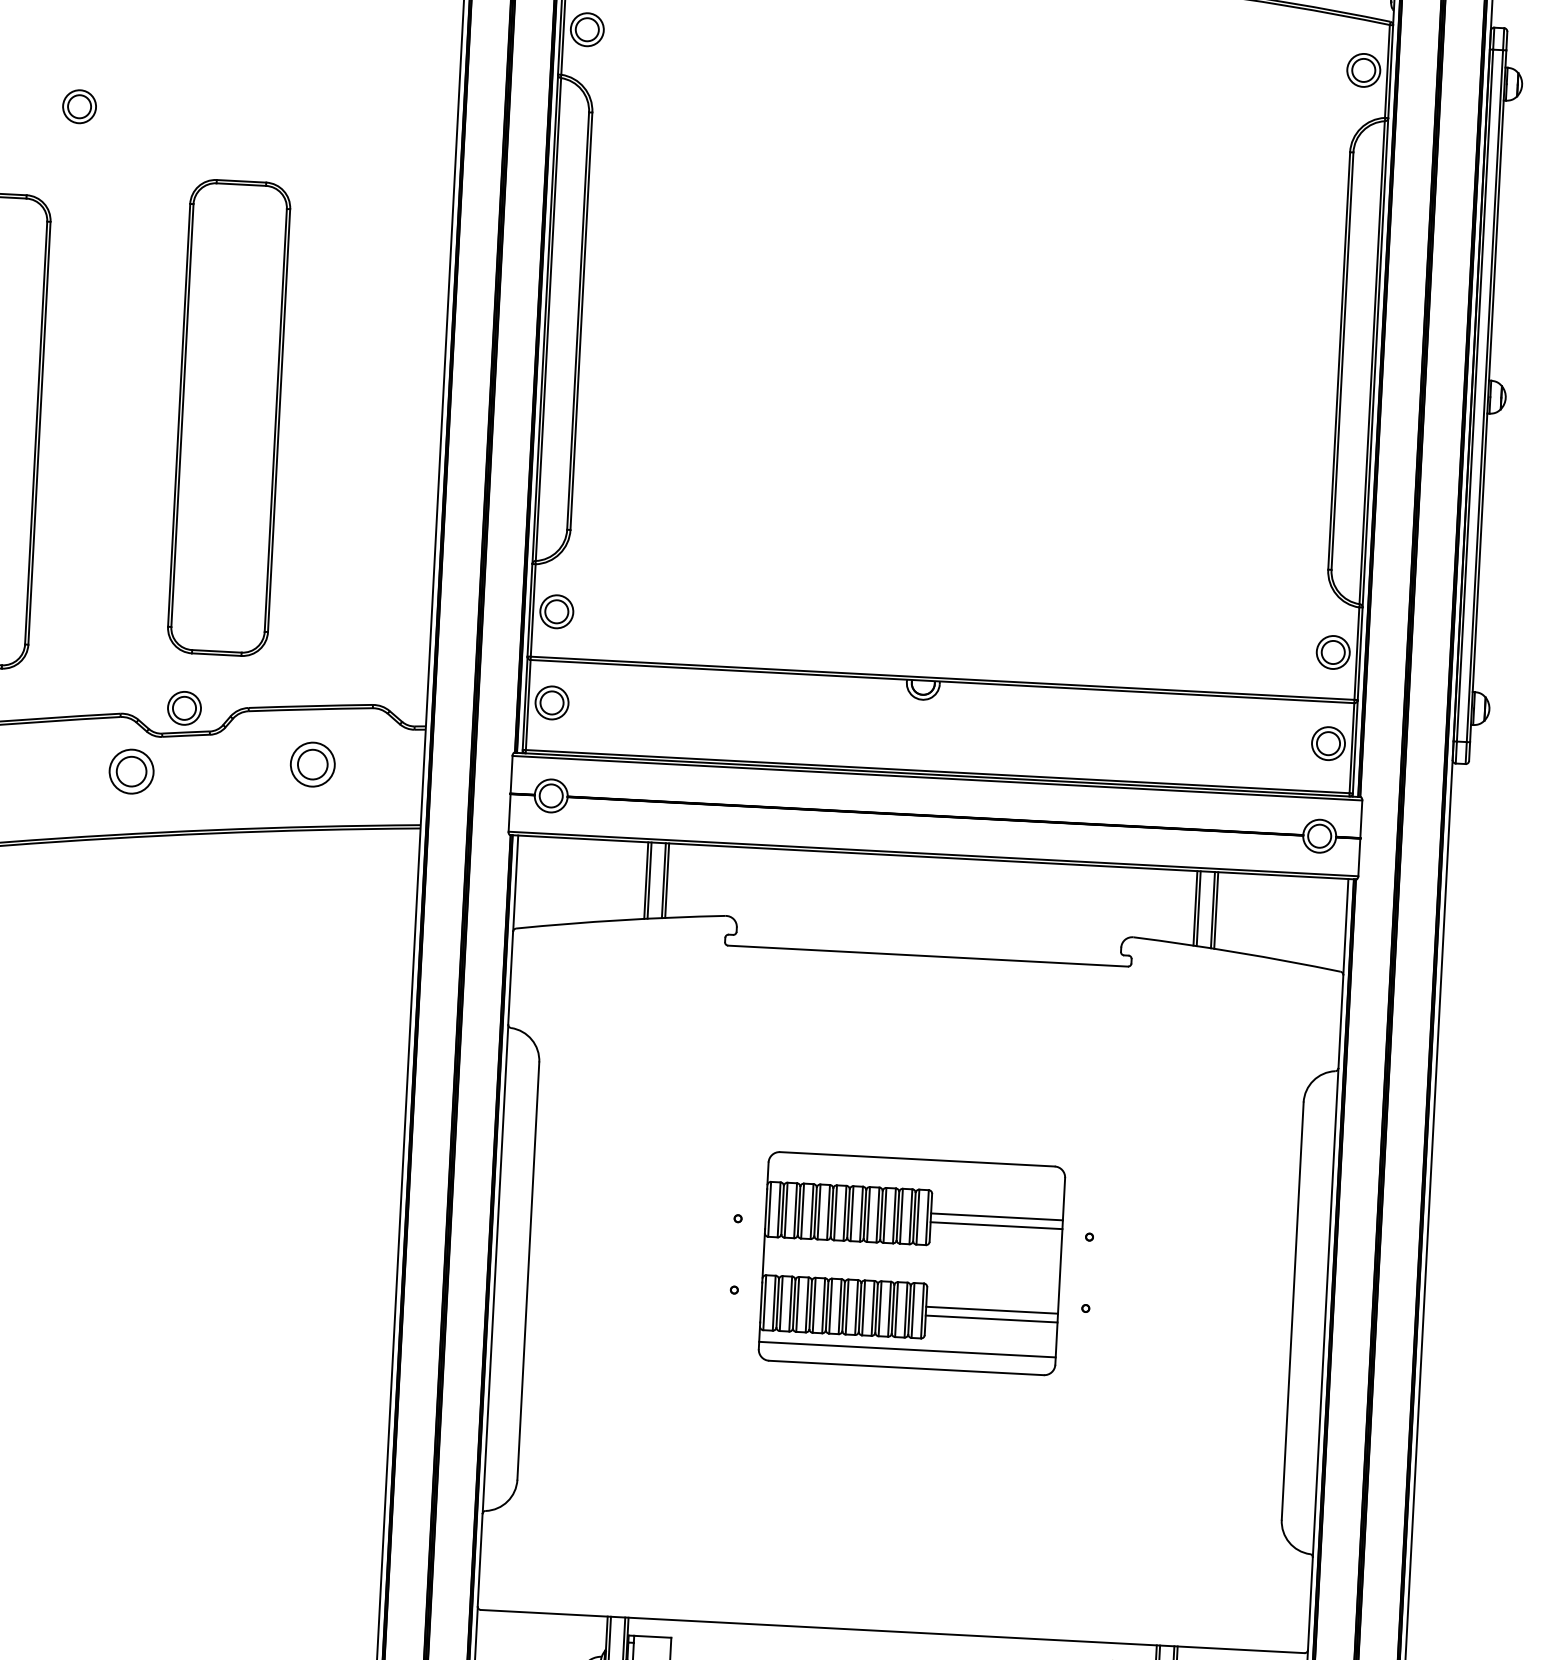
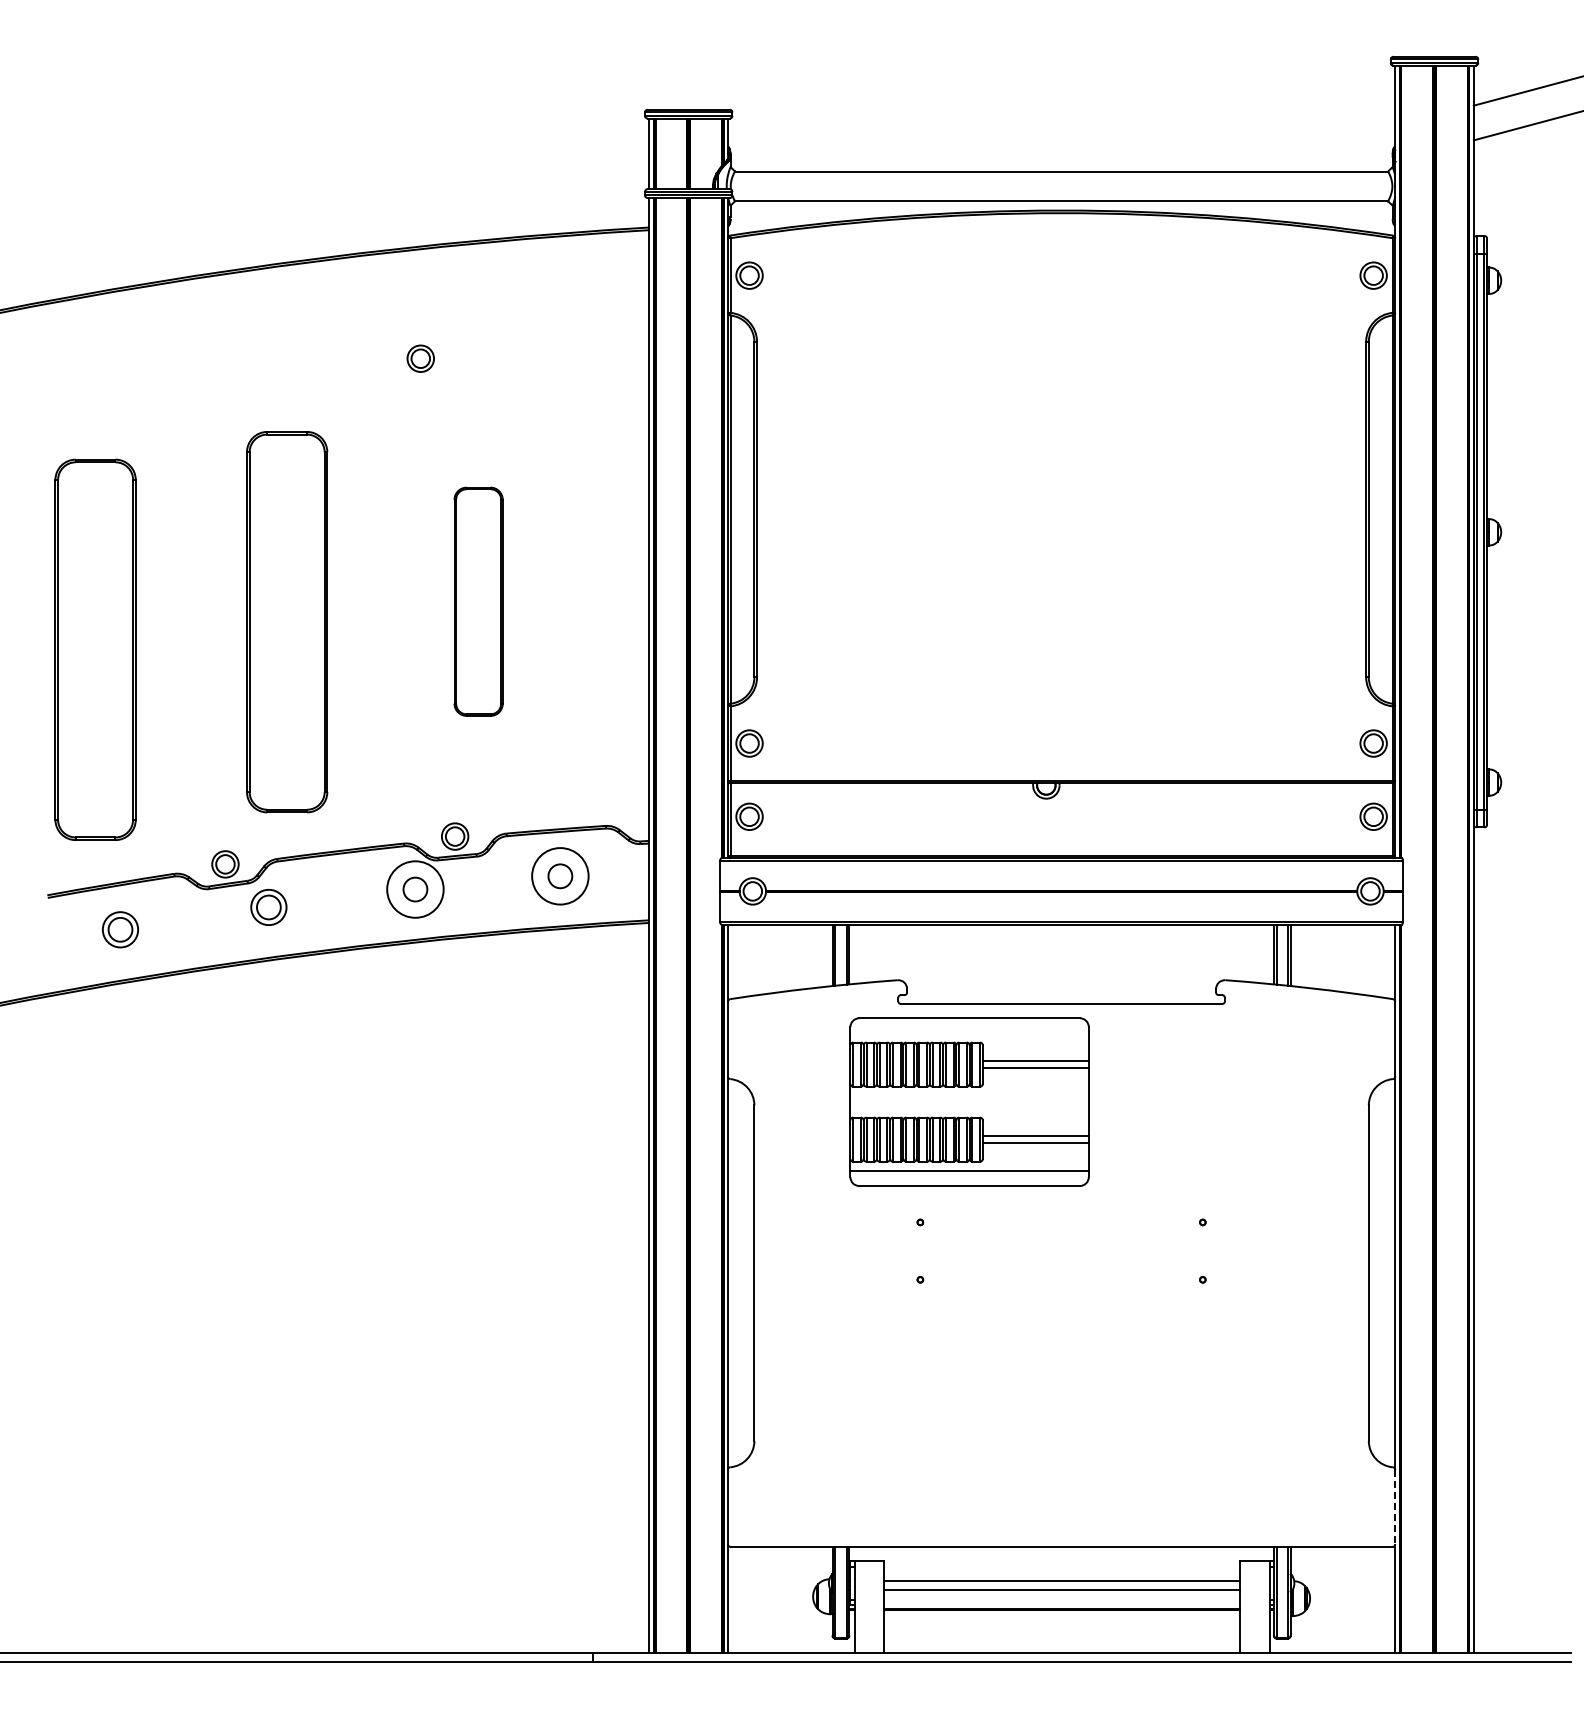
part: (79, 106) -> (420, 358), moved
part: (228, 417) -> (478, 601), size x0.6
circle: (313, 763) -> (560, 875), size x1.6
circle: (131, 771) -> (415, 889), size x1.6
part: (911, 1262) -> (969, 1101), moved
line: (1310, 1604) -> (1395, 1507), solid -> dashed

